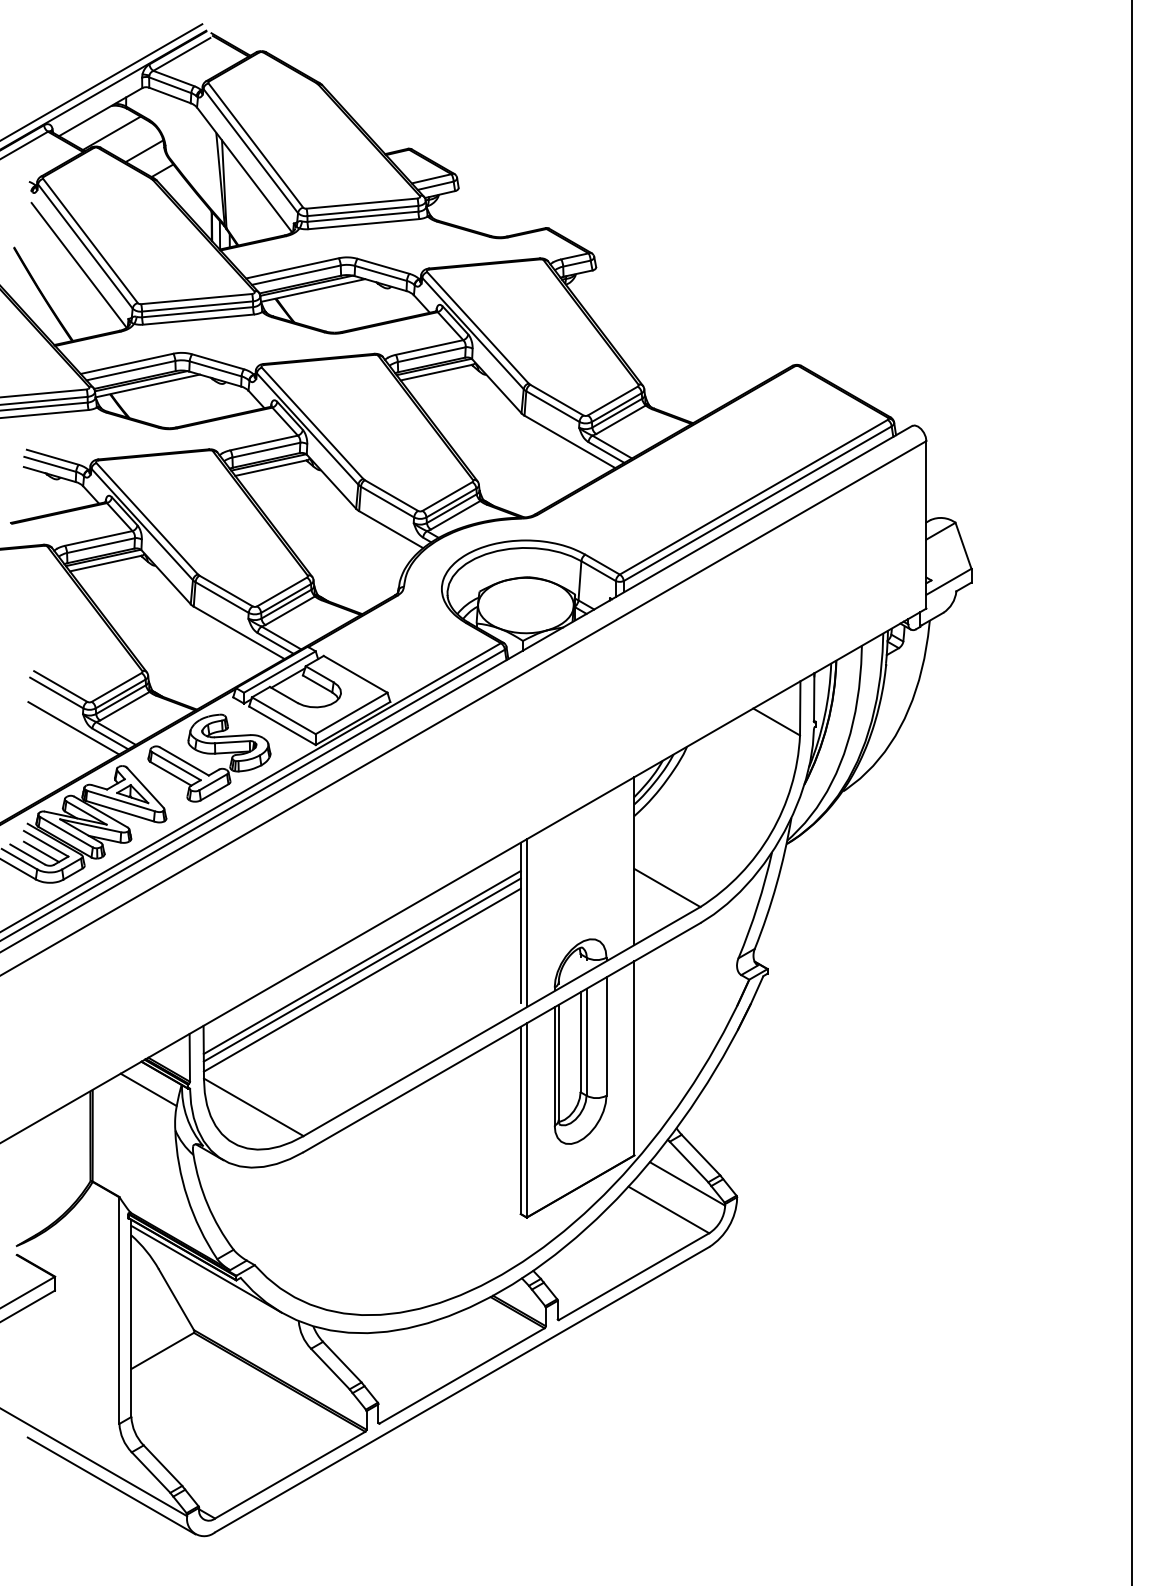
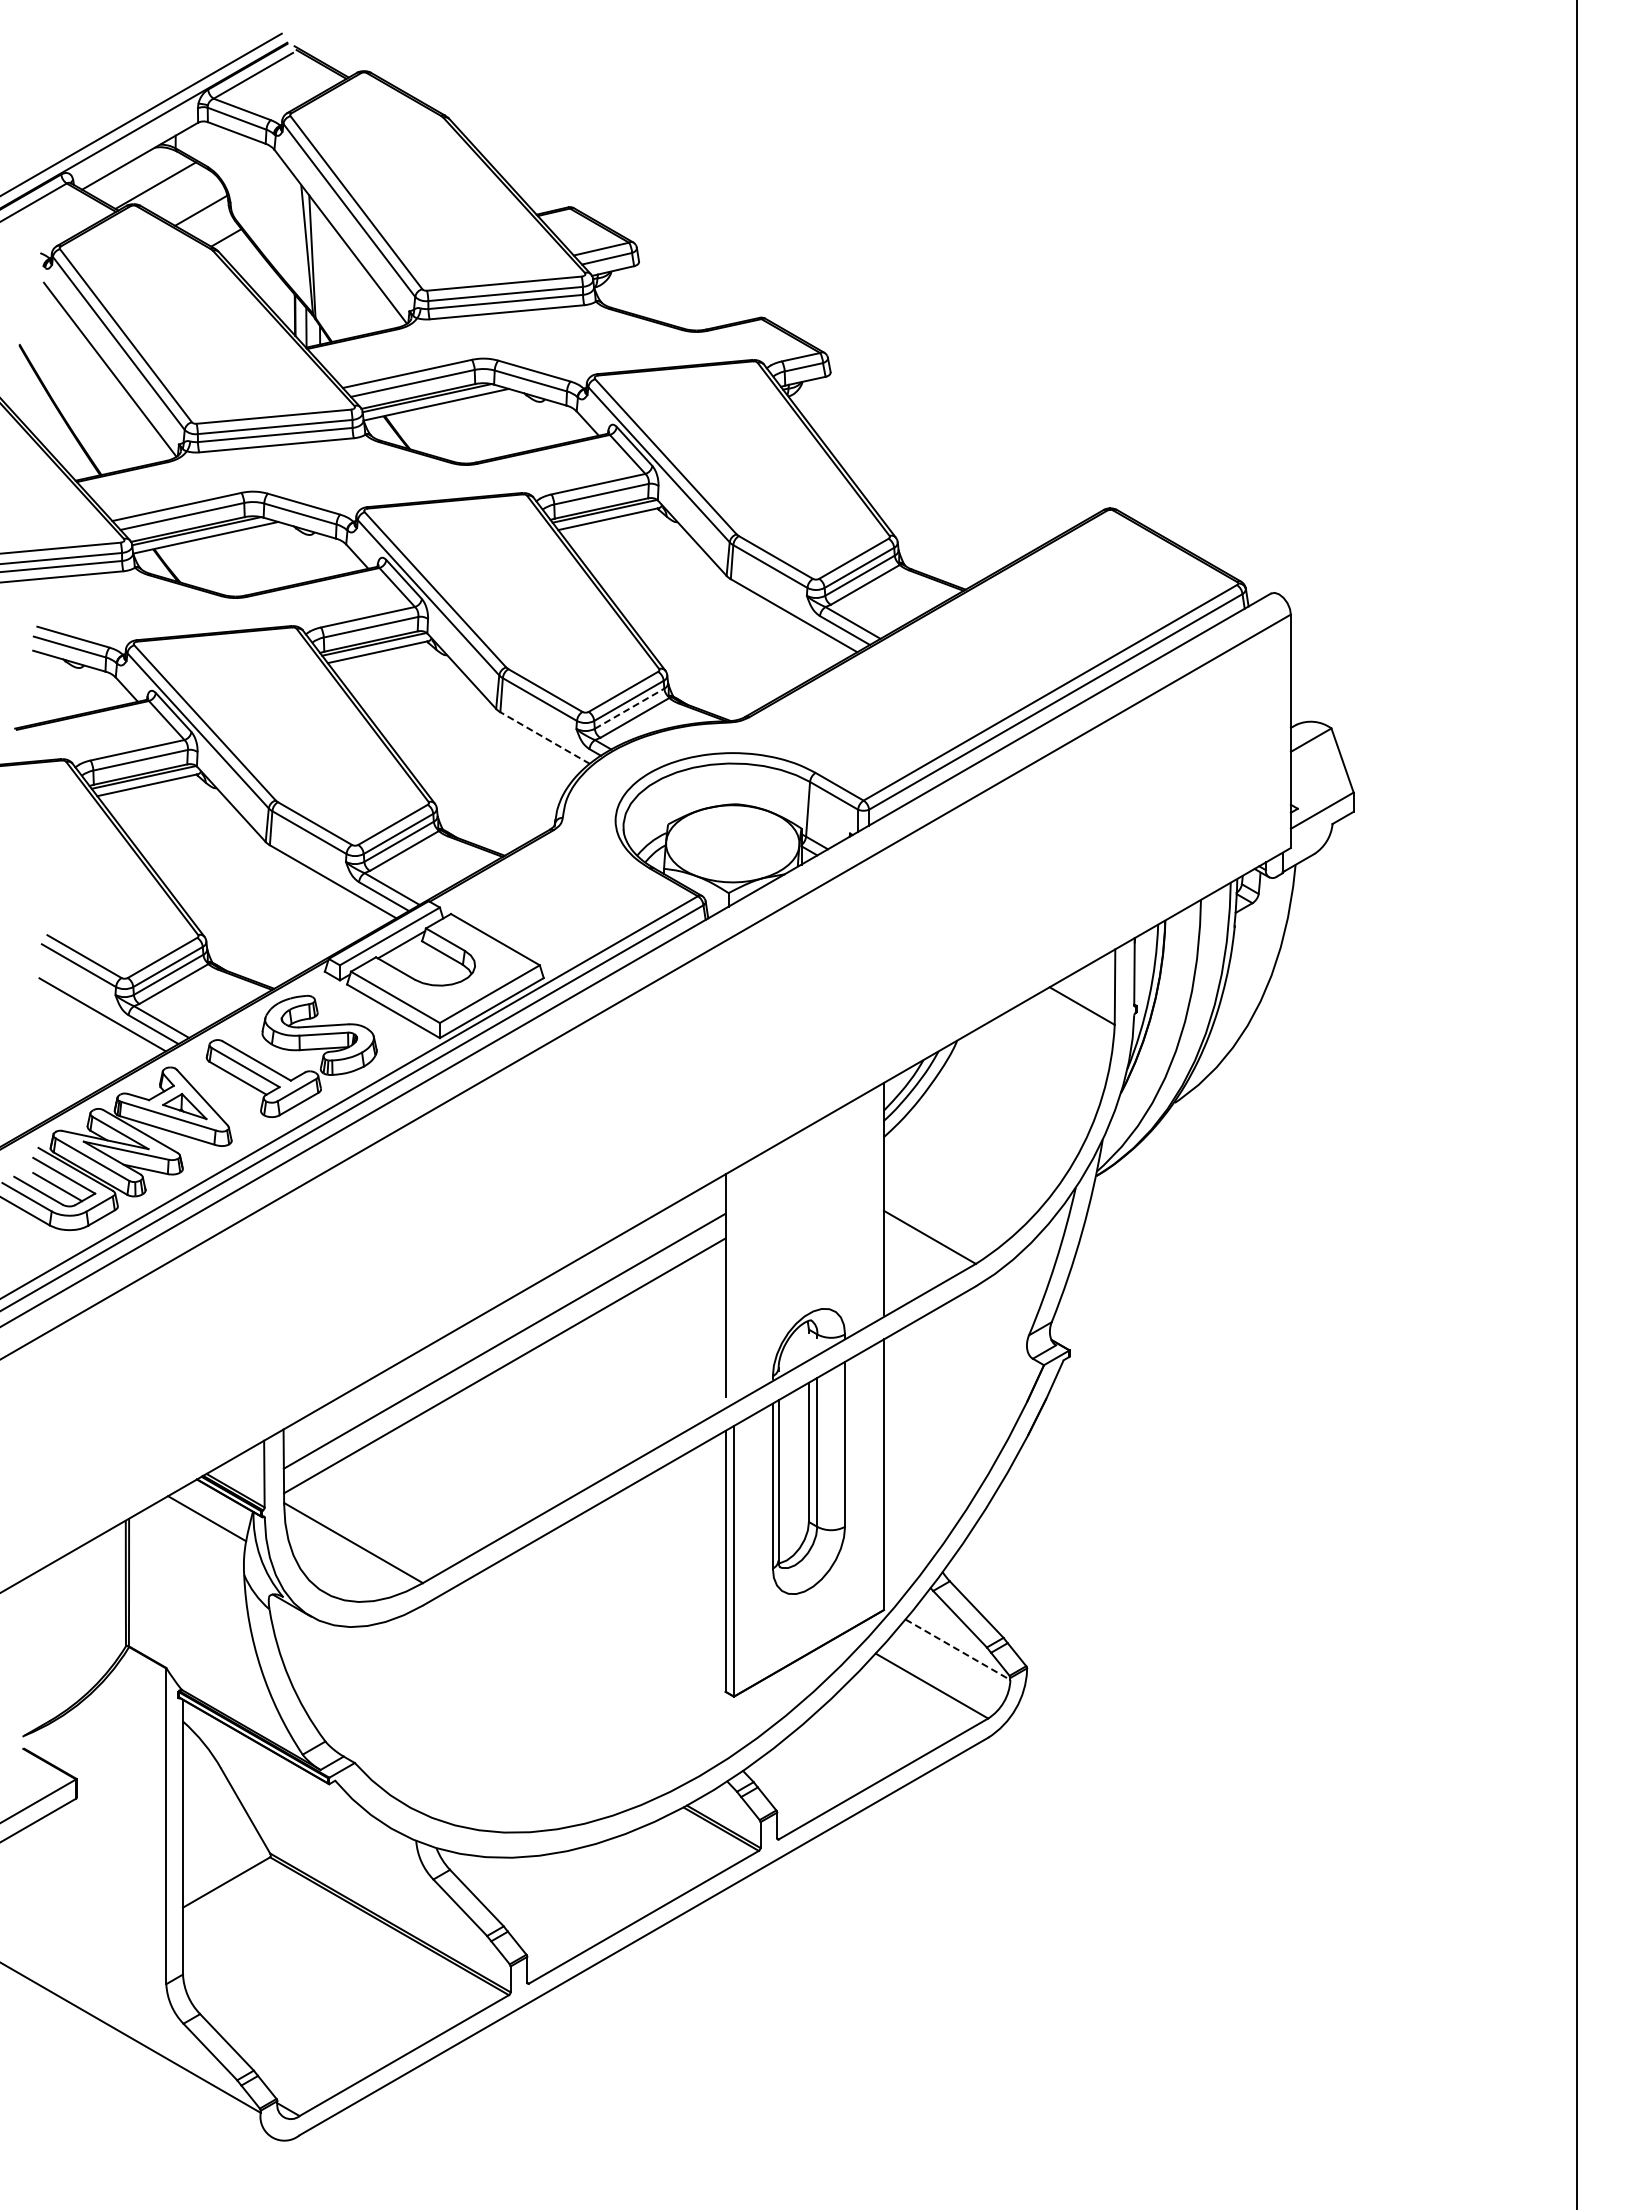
line: (451, 508) -> (629, 708), solid -> dashed
line: (391, 529) -> (545, 738), solid -> dashed
line: (527, 922) -> (734, 1285), removed
line: (362, 969) -> (504, 1351), removed
line: (687, 1183) -> (958, 1649), solid -> dashed
line: (206, 1269) -> (287, 1768), removed
line: (111, 1485) -> (155, 2070), removed

